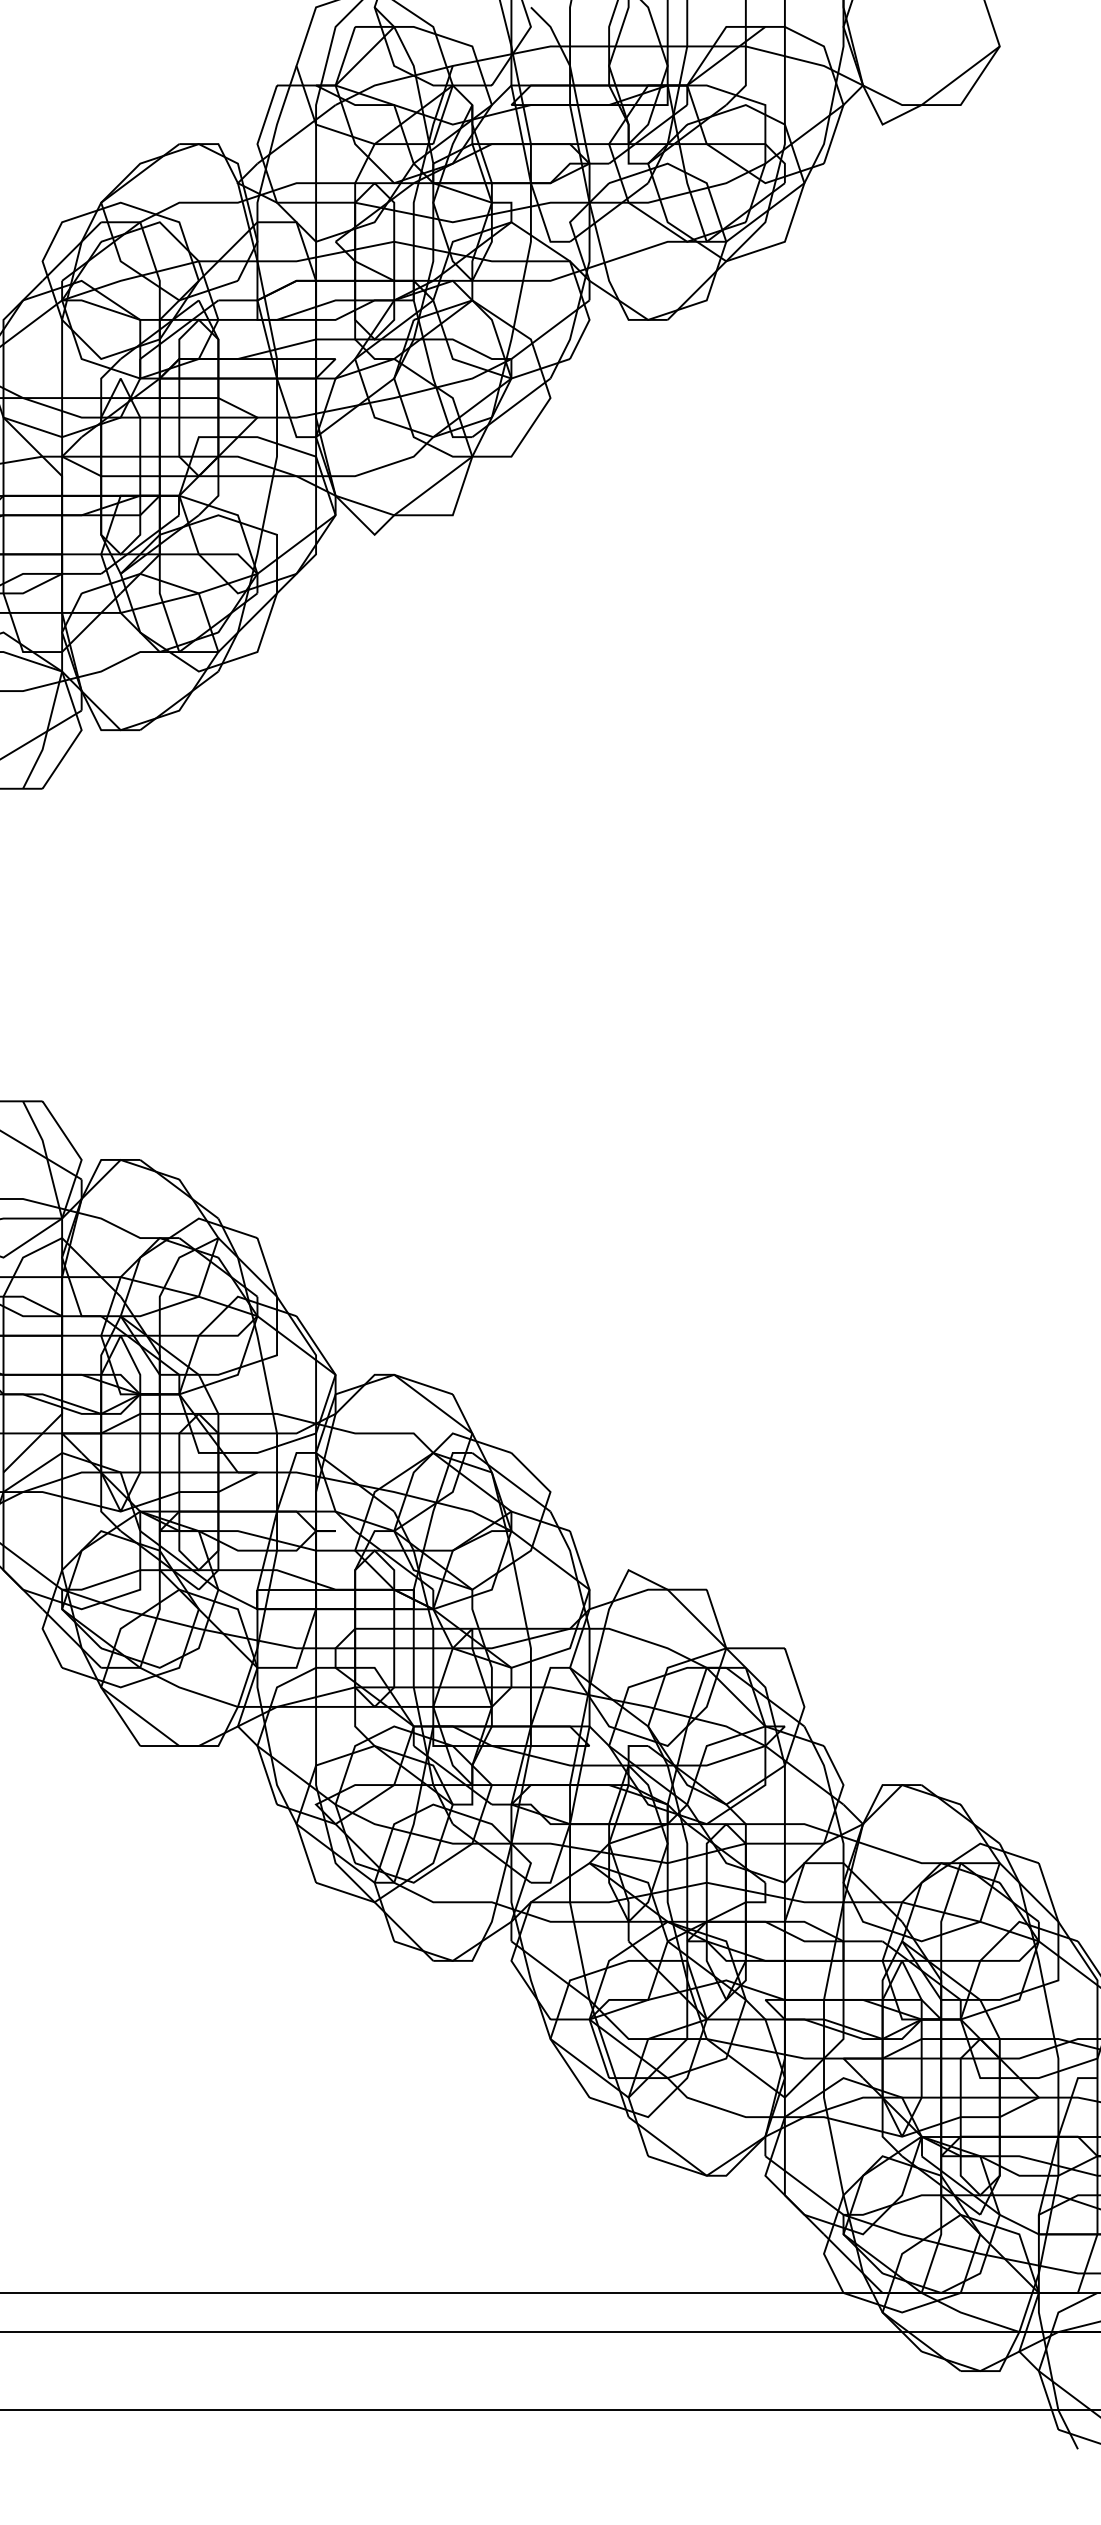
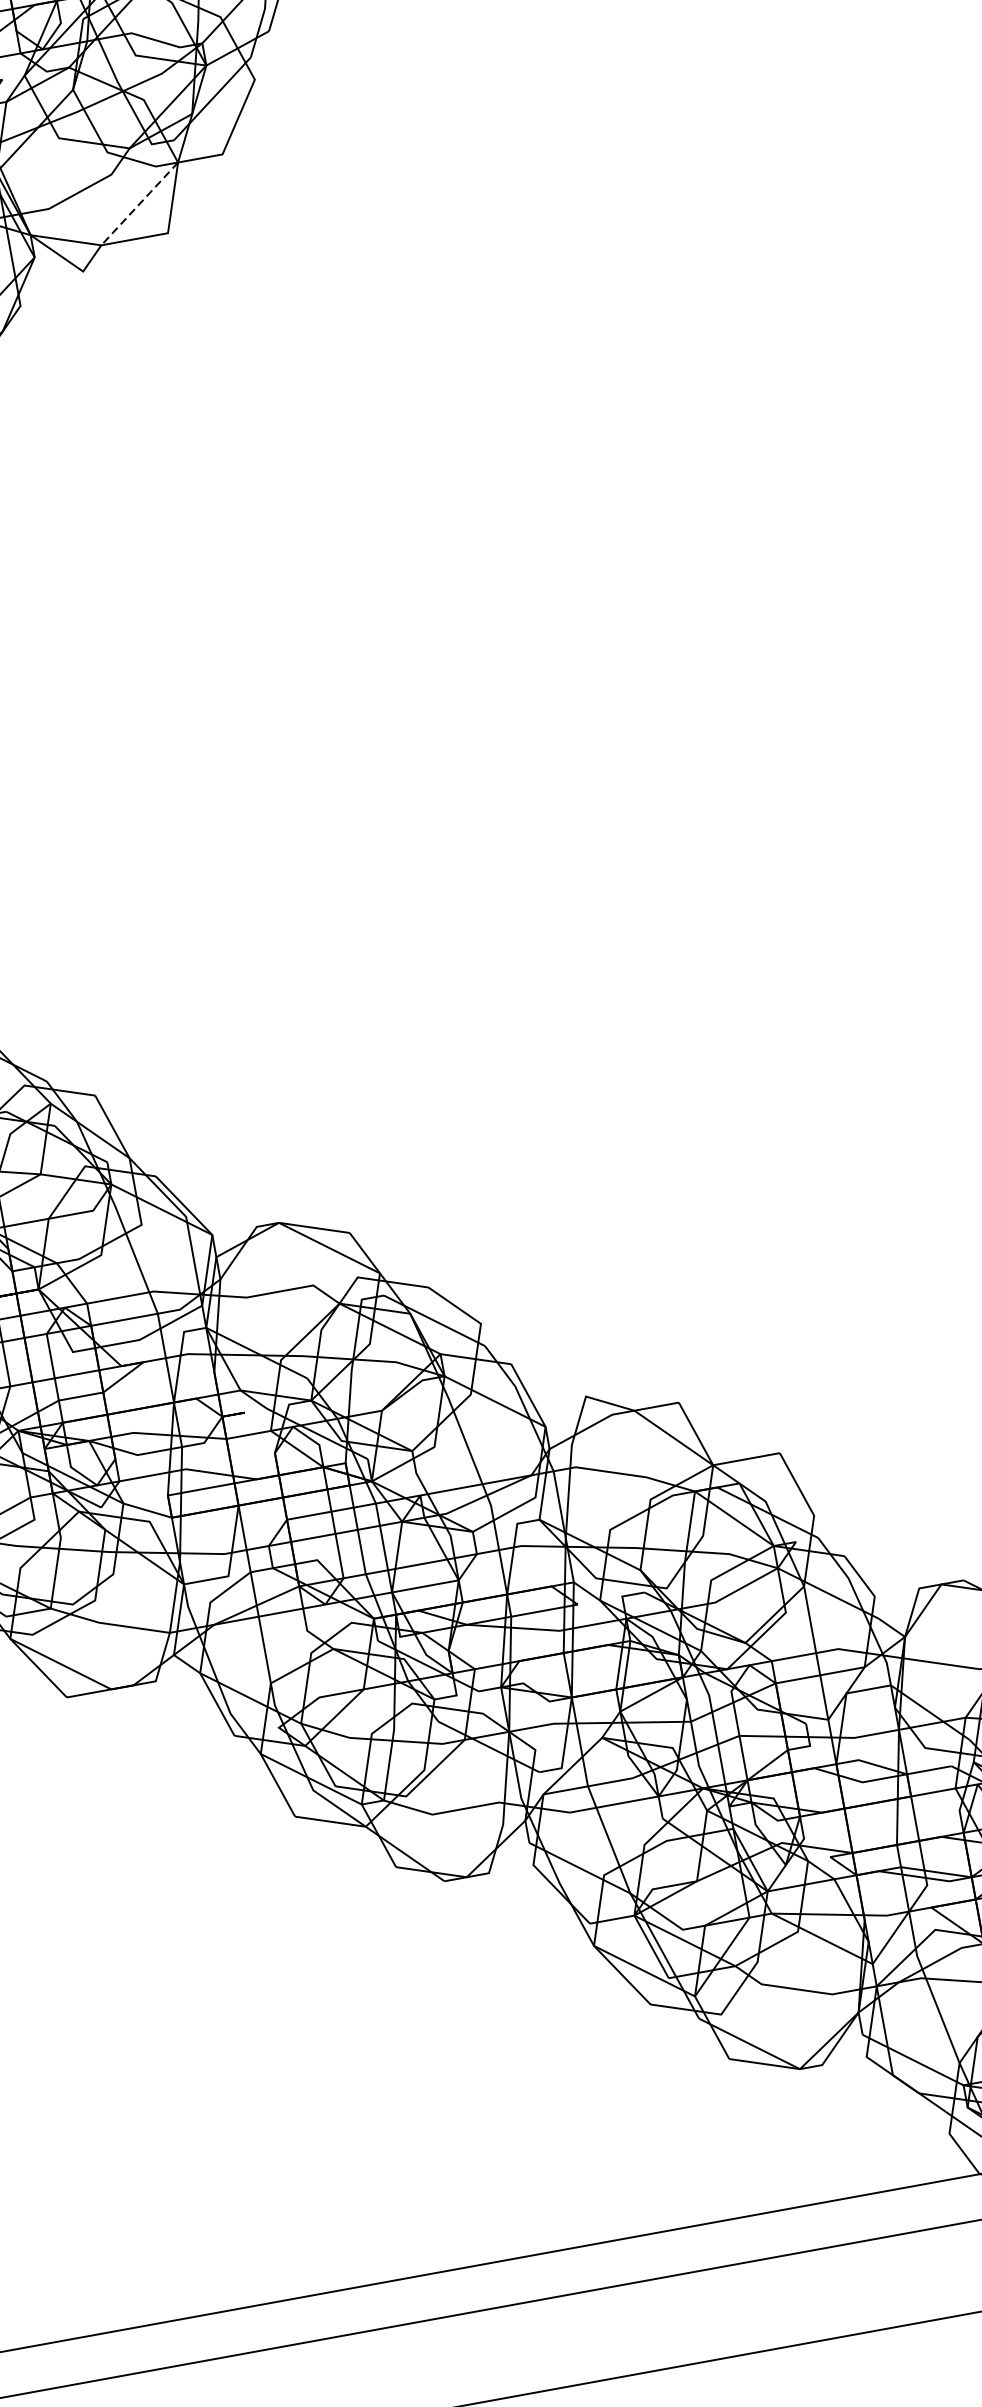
line: (433, 485) -> (139, 203), solid -> dashed

